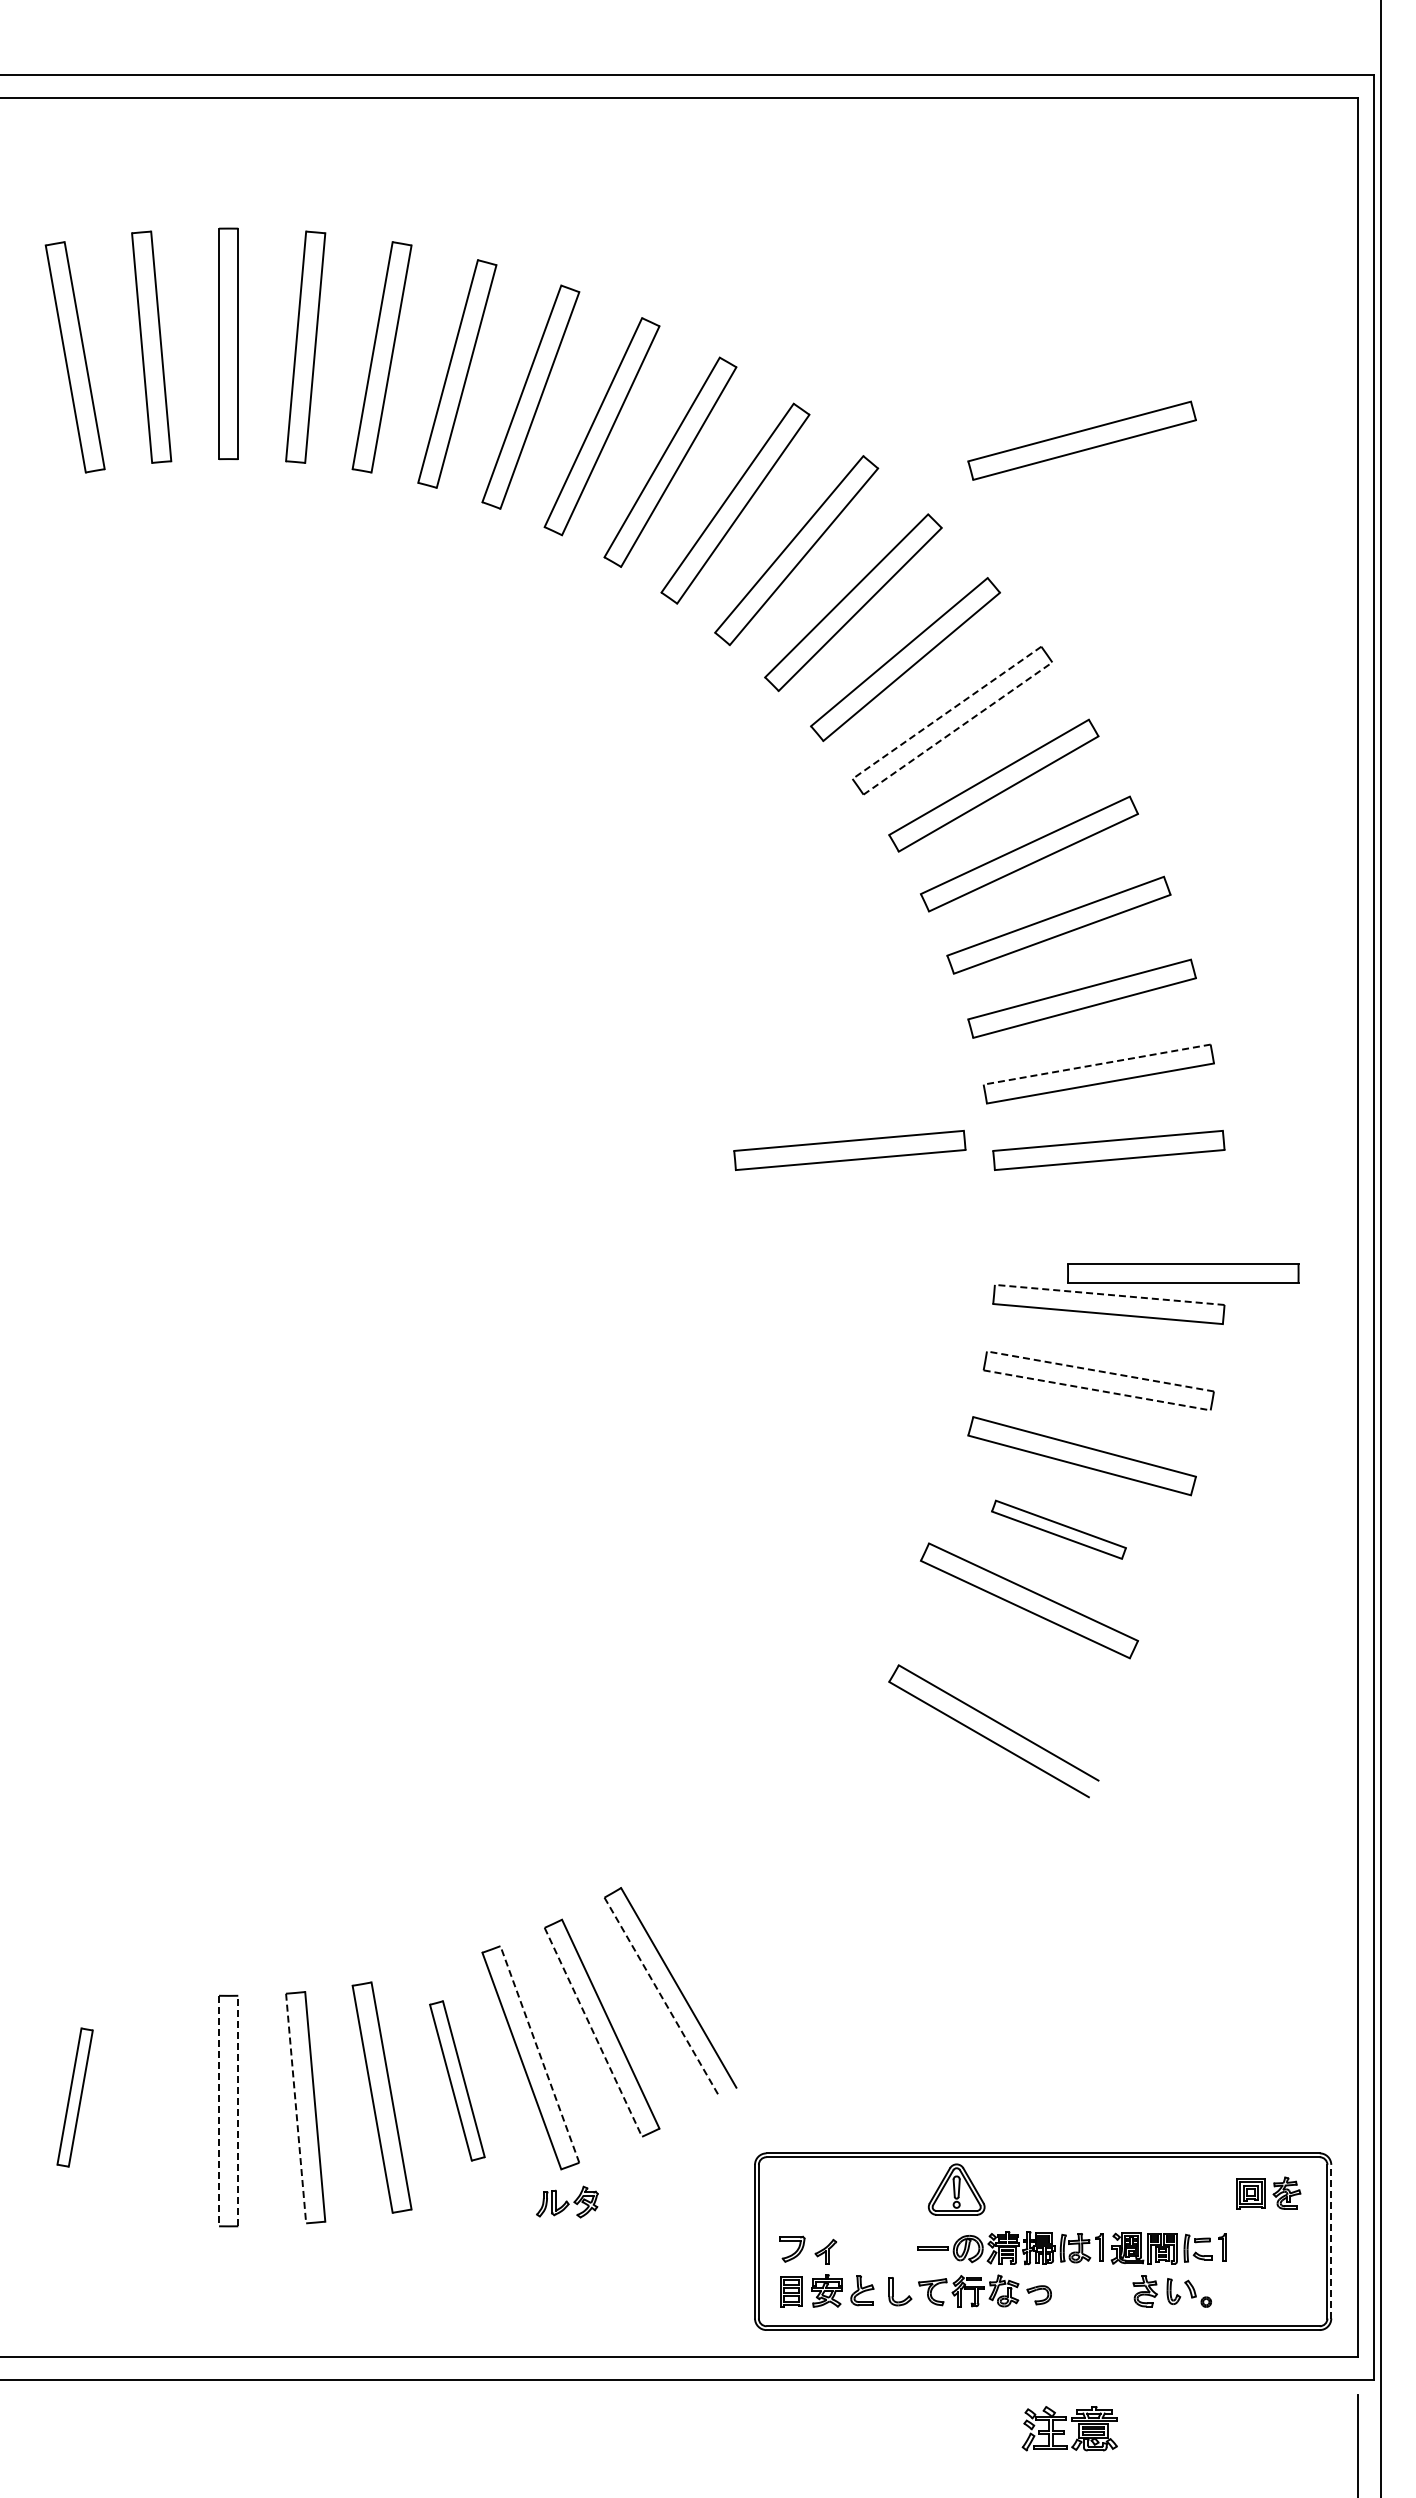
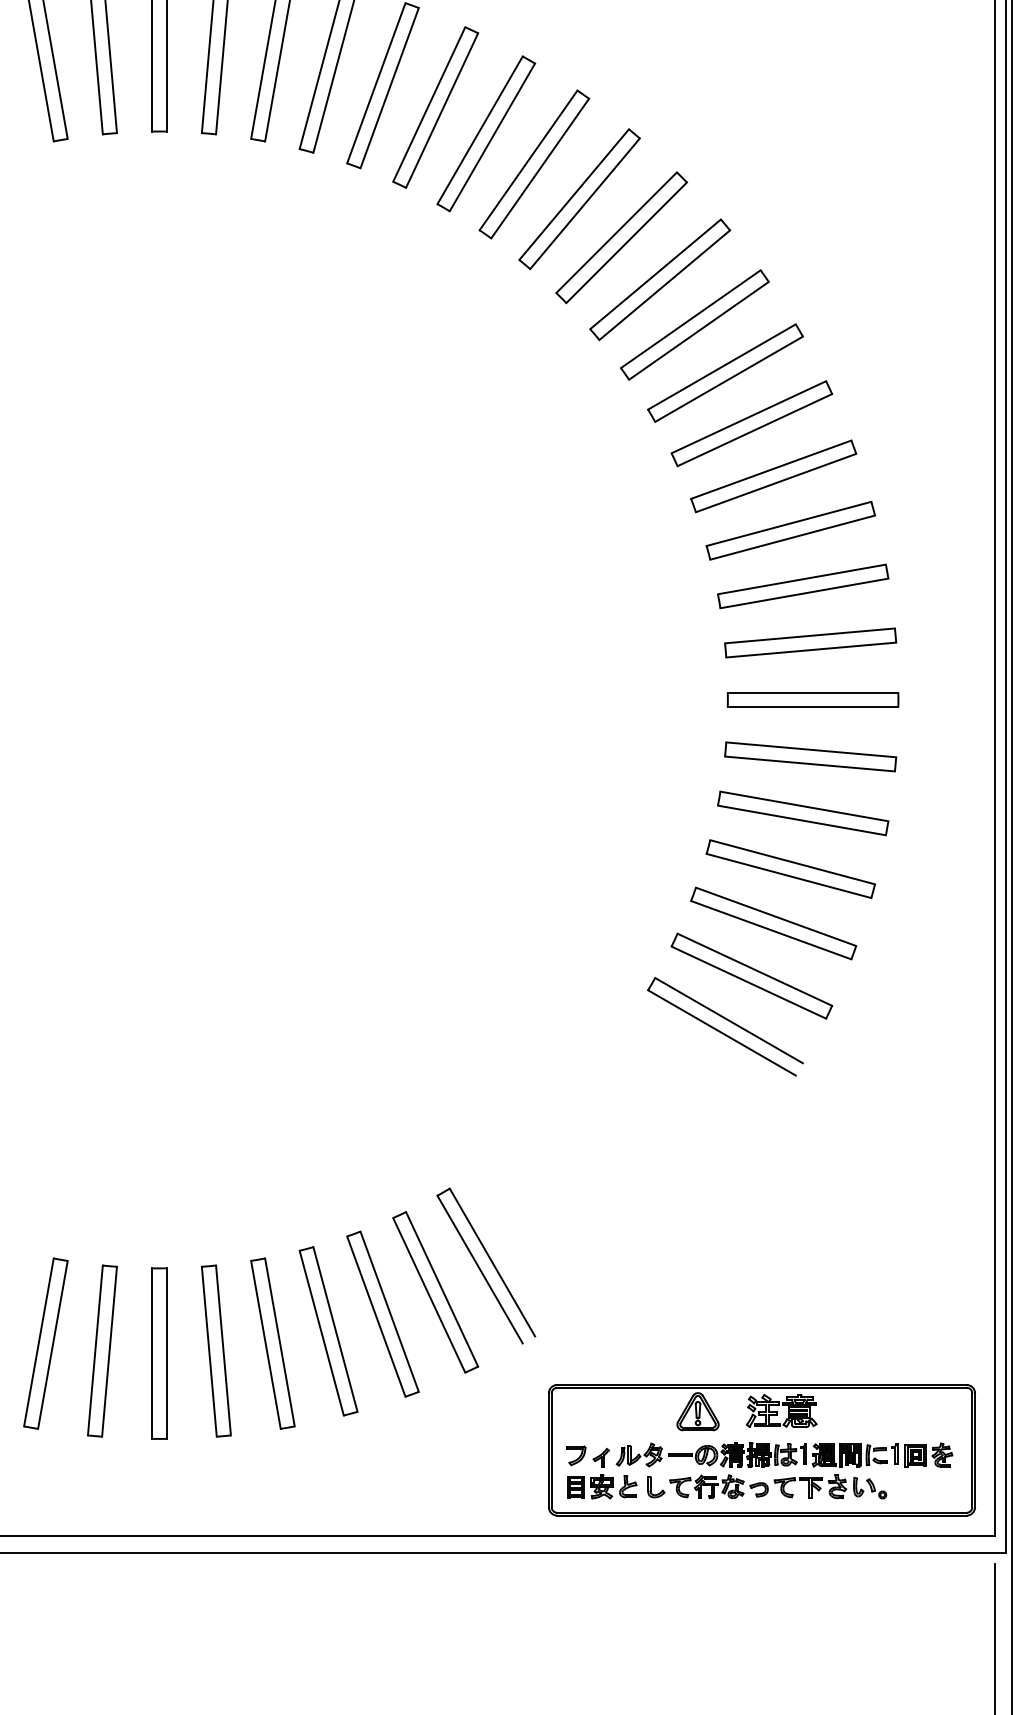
part: (1081, 440) -> (790, 117), removed
line: (946, 713) -> (690, 319), dashed -> solid
line: (958, 728) -> (699, 330), dashed -> solid
line: (1096, 1064) -> (801, 579), dashed -> solid
part: (849, 1150) -> (618, 643), removed
part: (1183, 1273) -> (813, 699), moved
line: (1109, 1294) -> (811, 749), dashed -> solid
line: (1100, 1371) -> (804, 806), dashed -> solid
line: (1097, 1390) -> (802, 820), dashed -> solid
part: (1058, 1529) -> (773, 923), size x1.67
part: (989, 1738) -> (722, 1032), moved
line: (662, 1997) -> (480, 1269), dashed -> solid
line: (593, 2032) -> (429, 1295), dashed -> solid
line: (539, 2054) -> (389, 1311), dashed -> solid
part: (457, 2080) -> (328, 1331), size x1.43
part: (74, 2097) -> (45, 1343), size x1.67
part: (151, 2107) -> (102, 1350), added
line: (296, 2109) -> (209, 1352), dashed -> solid
line: (238, 2110) -> (166, 1353), dashed -> solid
line: (219, 2111) -> (152, 1353), dashed -> solid
part: (1268, 2192) -> (928, 1454), moved
part: (567, 2201) -> (639, 1454), moved
line: (1331, 2241) -> (975, 1450), dashed -> solid
part: (1088, 2283) -> (795, 1481), added
part: (1069, 2428) -> (781, 1410), moved

